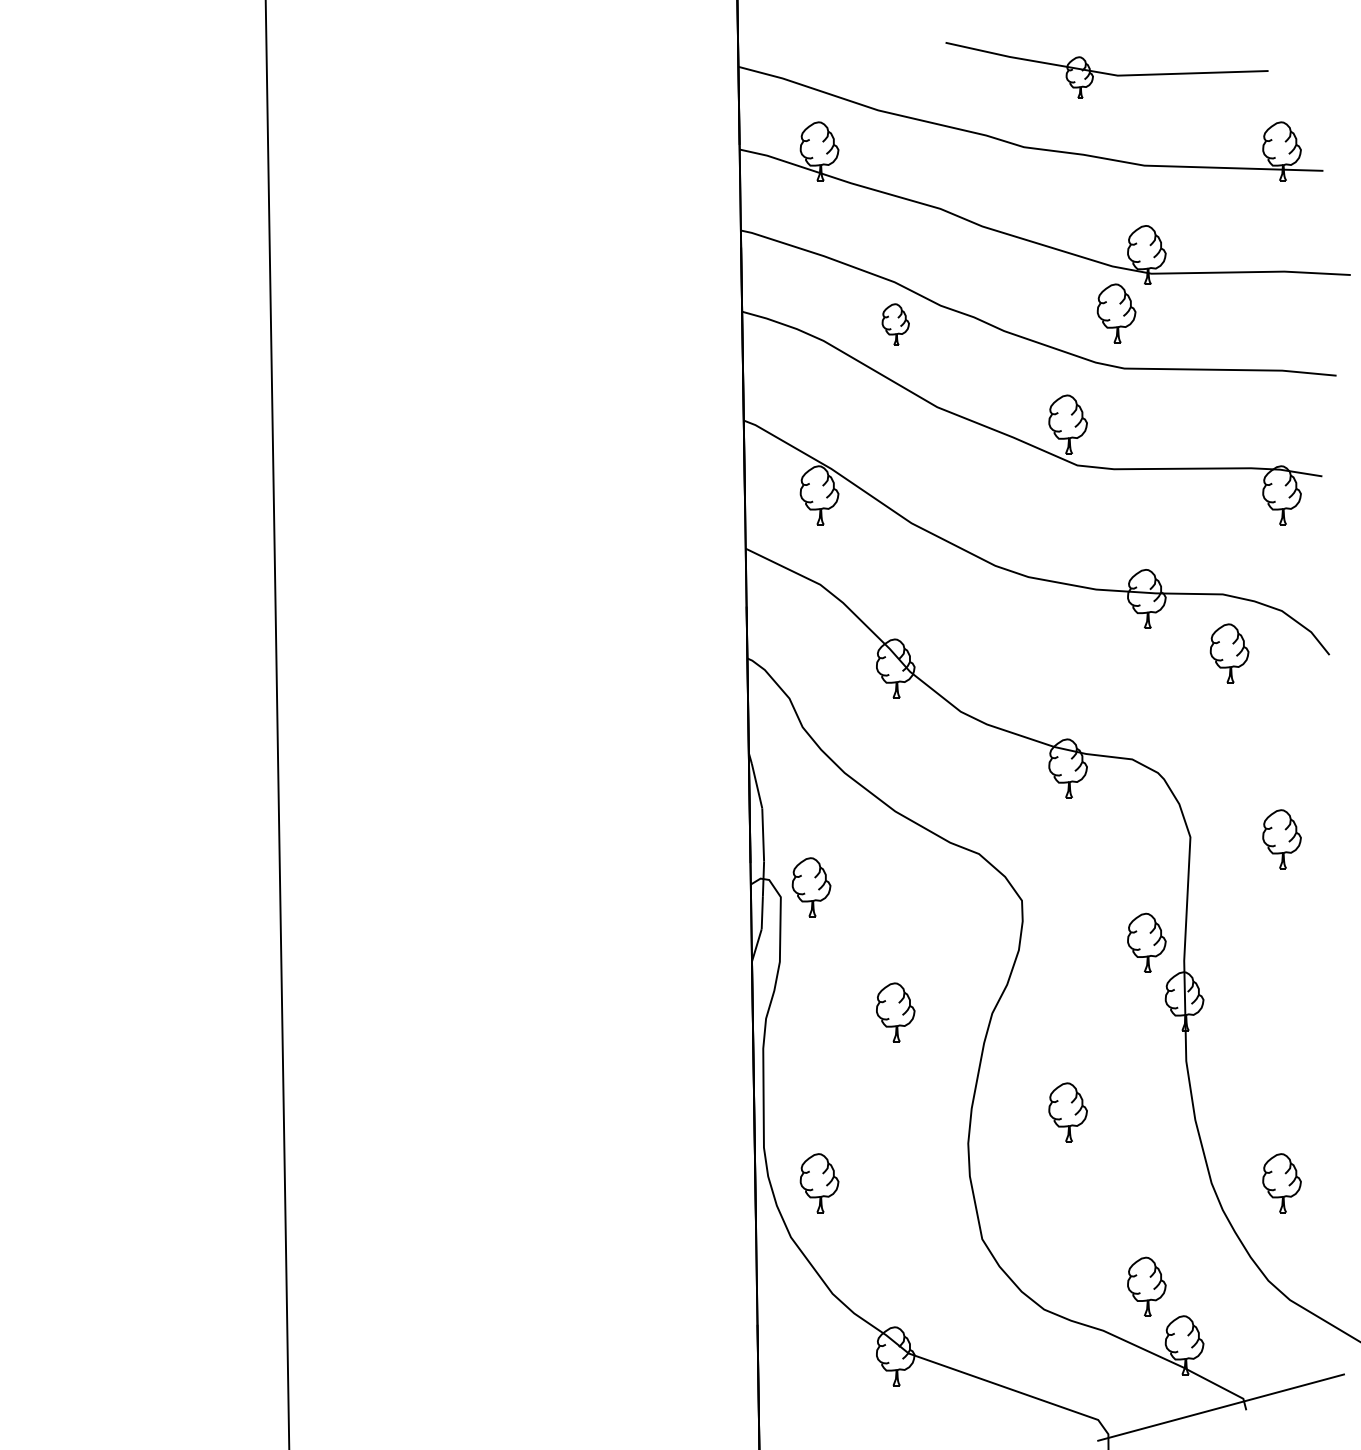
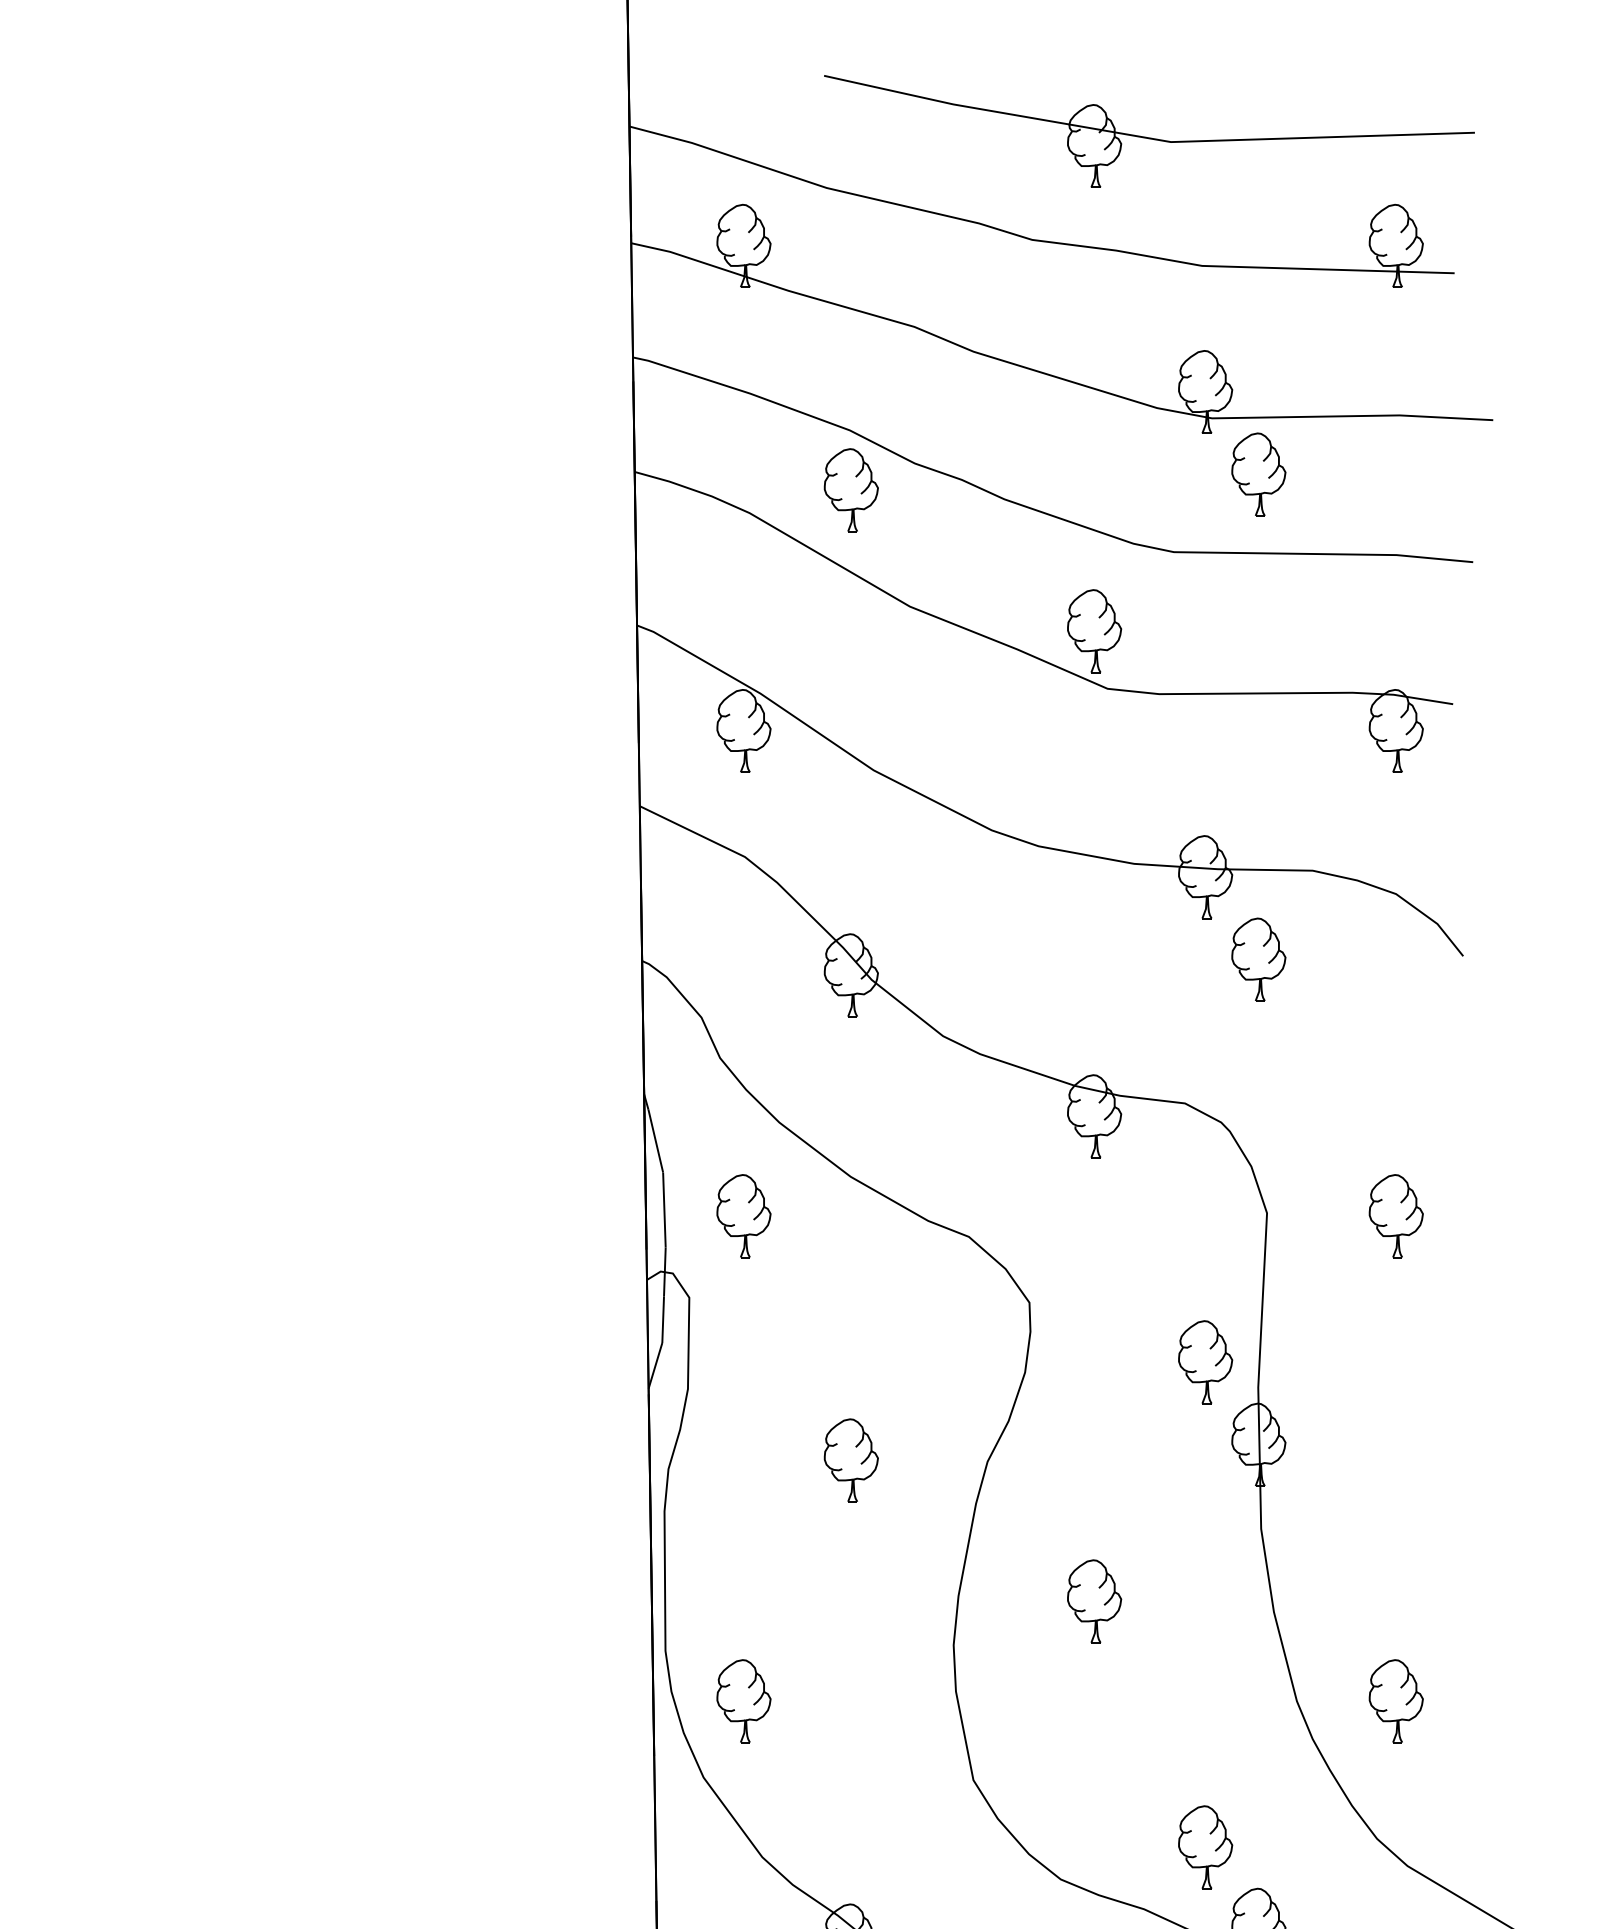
part: (1106, 70) -> (1148, 131), size x1.43
part: (1116, 313) -> (1258, 474), moved
part: (895, 324) -> (851, 489), size x1.43
part: (1229, 653) -> (1258, 959), moved
part: (811, 887) -> (743, 1216), moved

